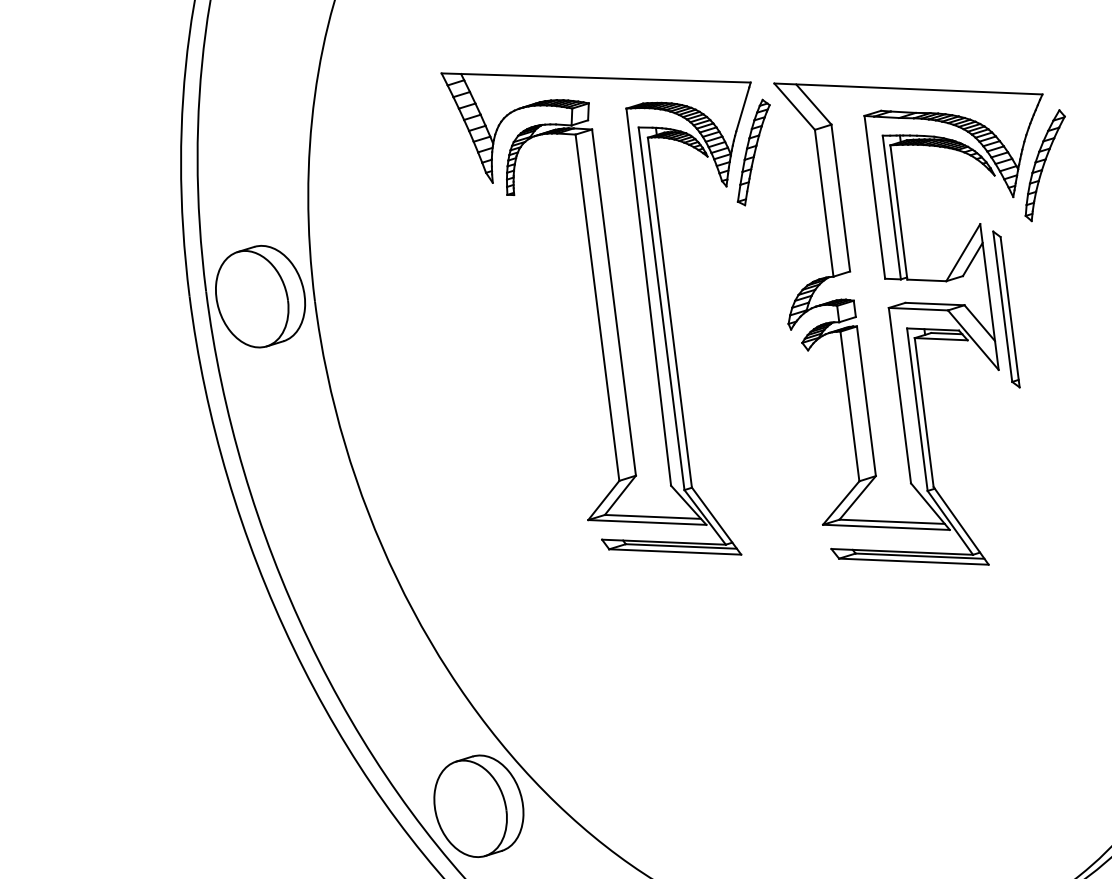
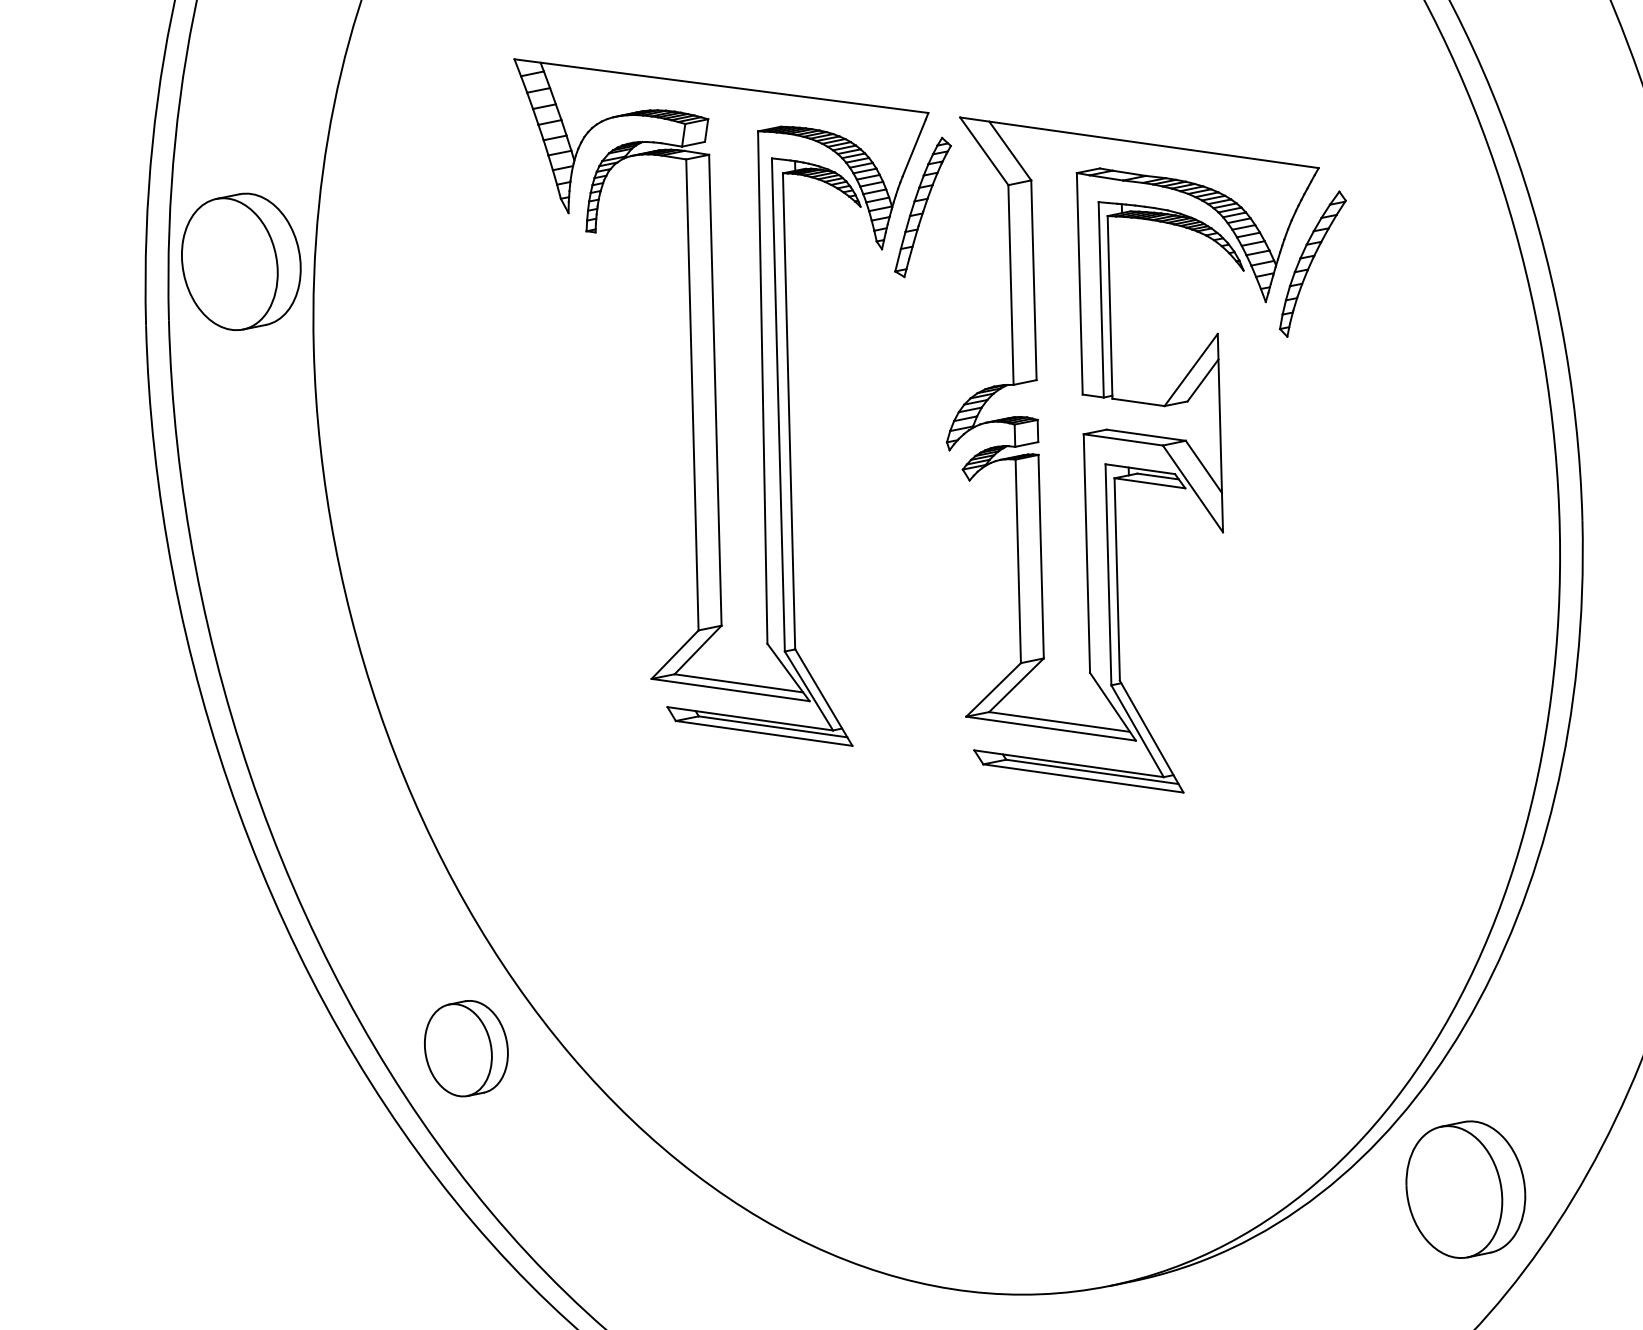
part: (260, 296) -> (241, 261), moved
part: (1006, 309) -> (1241, 451), removed
part: (479, 806) -> (466, 1048), size x0.7

